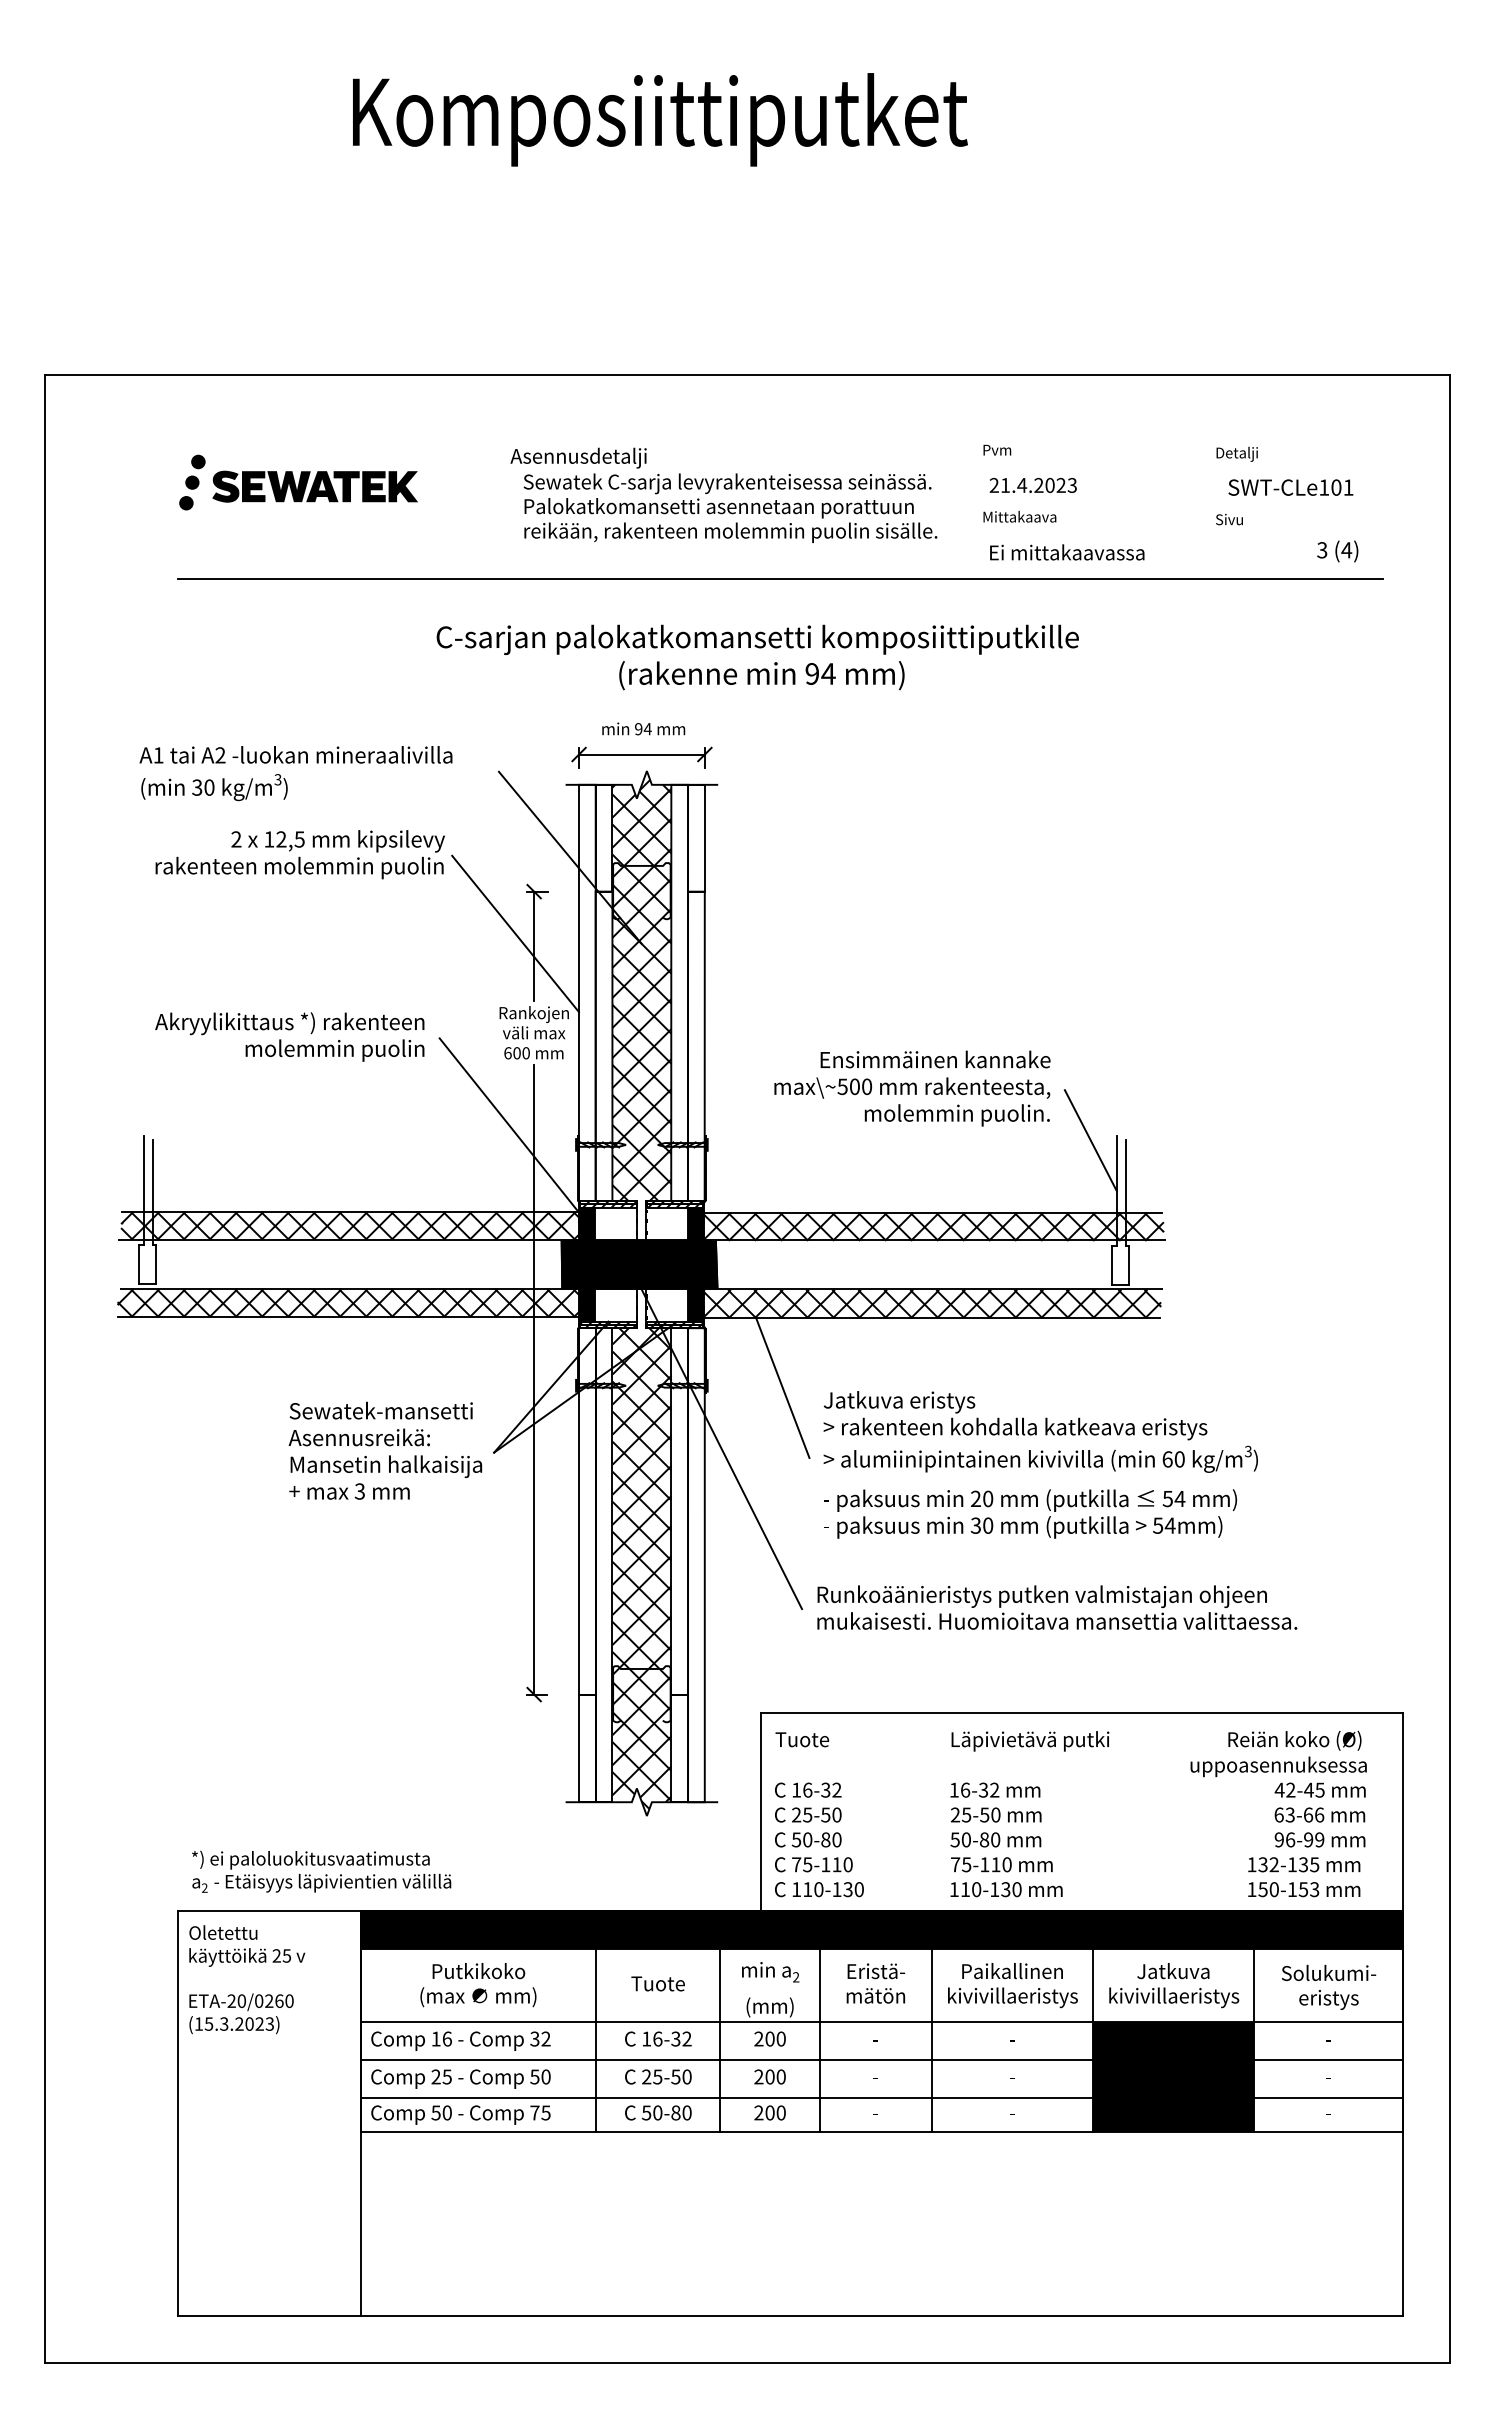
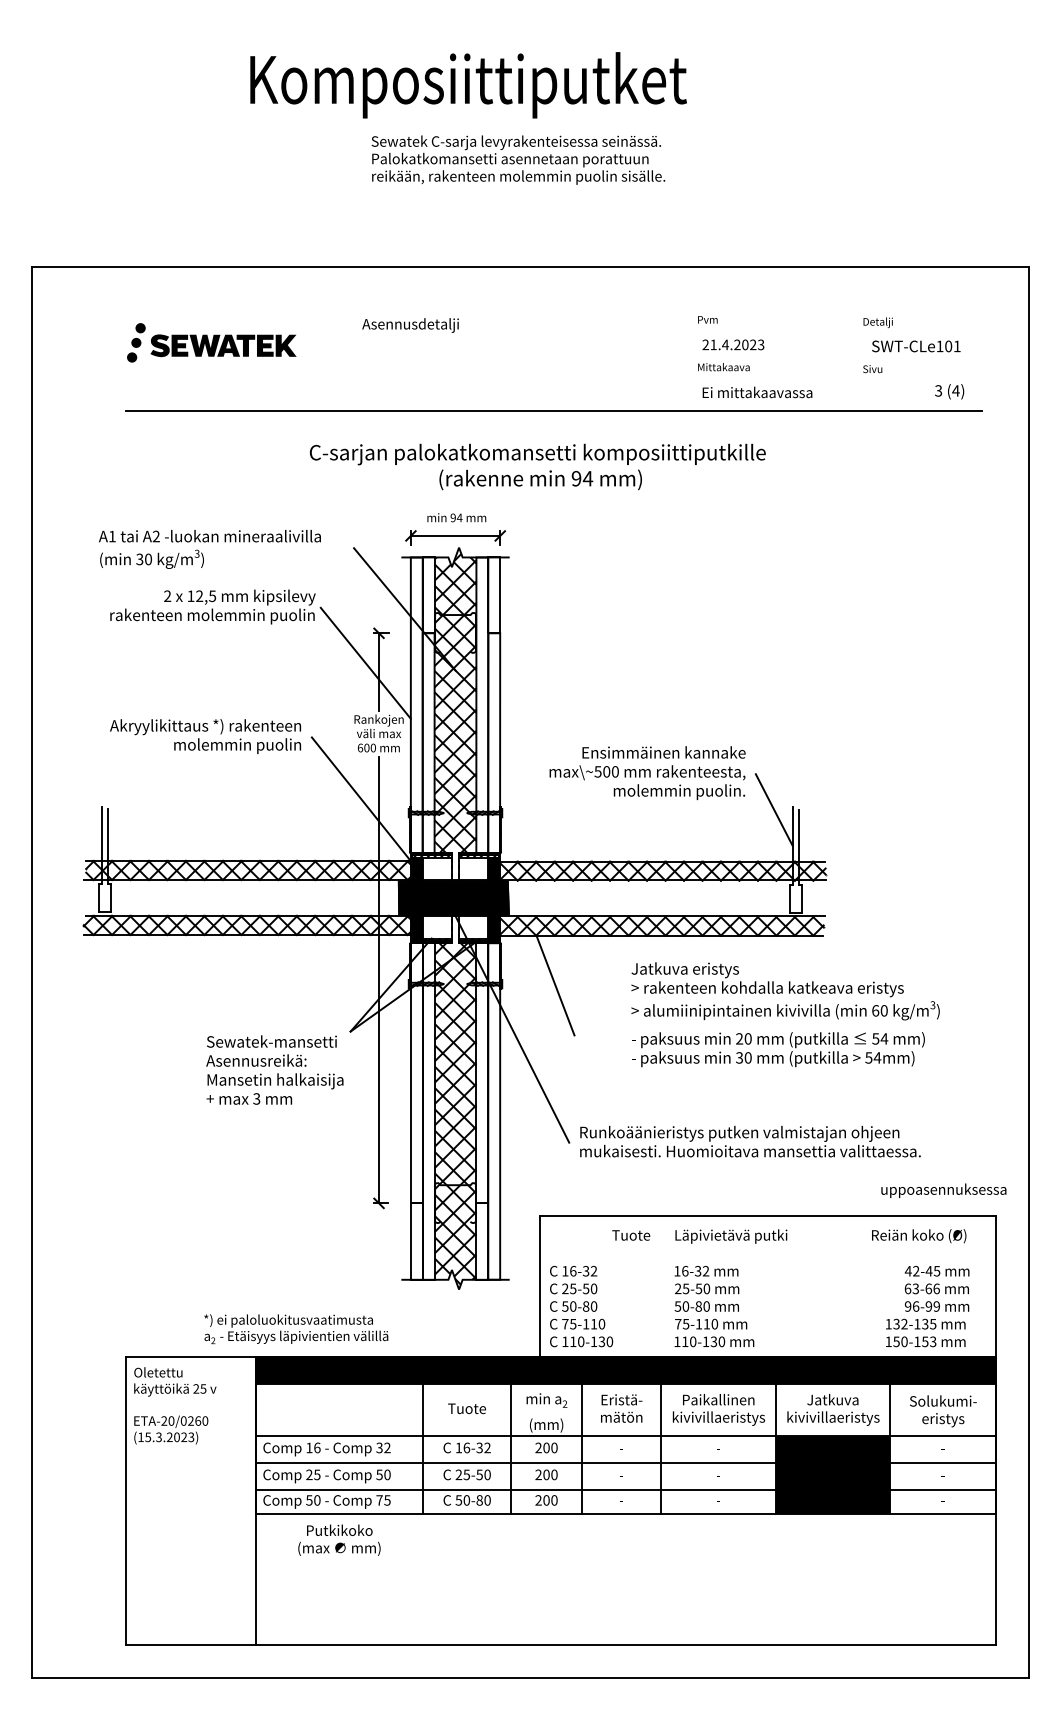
text: (730, 507) -> (518, 159), moved
text: (385, 1450) -> (274, 1069), moved
text: (1040, 1464) -> (785, 1014), moved
text: (802, 1739) -> (631, 1235), moved
text: (1278, 1766) -> (943, 1190), moved
text: (321, 1871) -> (296, 1328), moved
text: (478, 1985) -> (339, 1540), moved

